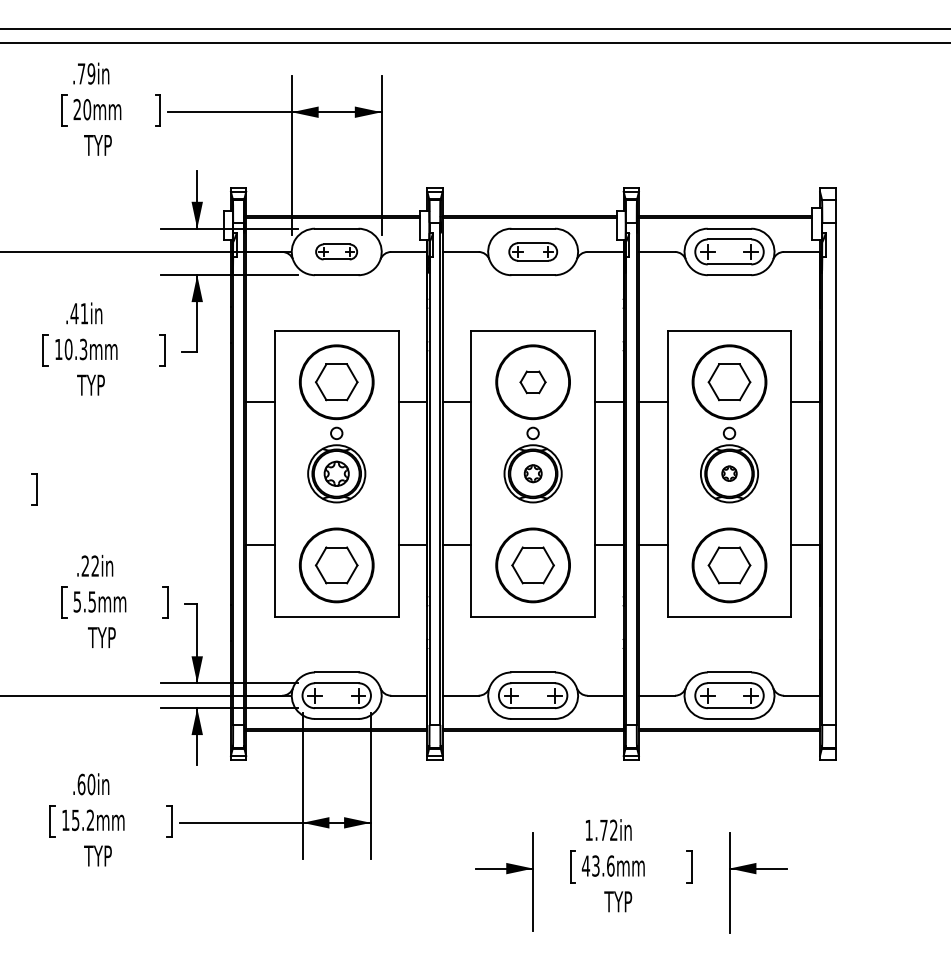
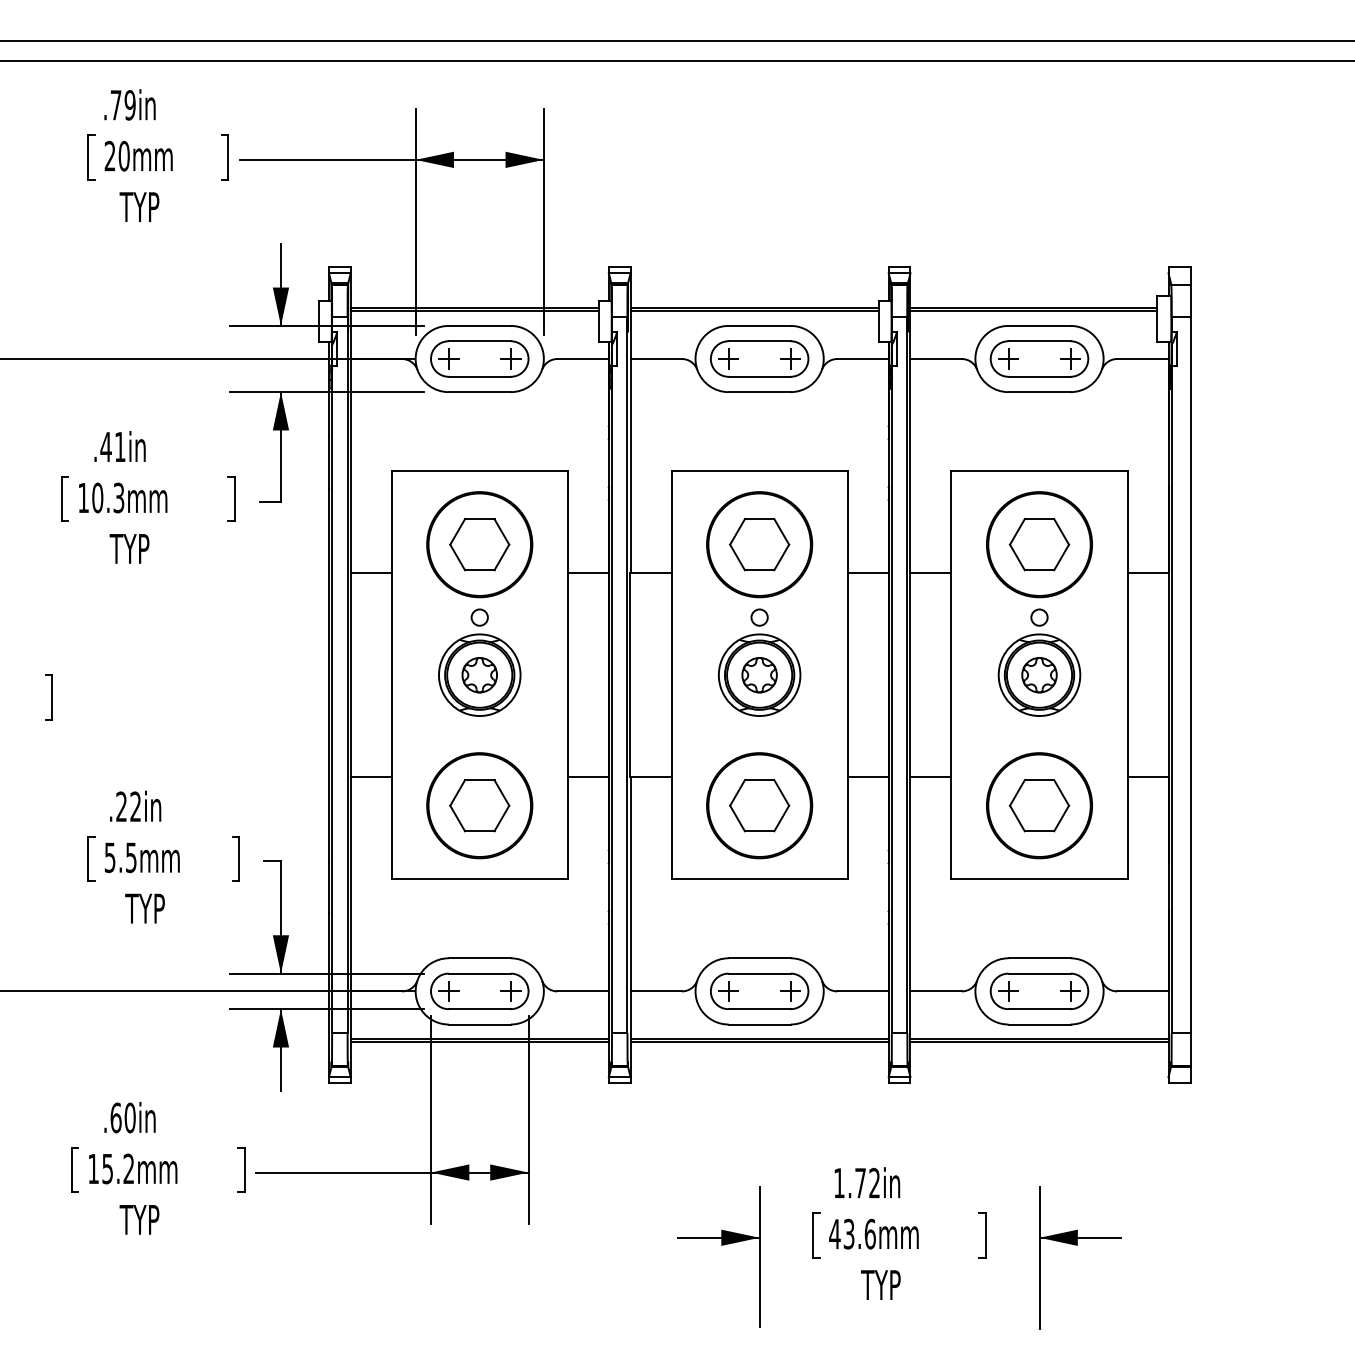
part: (336, 251) -> (479, 358), size x1.67
part: (533, 251) -> (760, 358), size x1.43
part: (532, 382) -> (758, 545), size x1.67
part: (533, 473) -> (760, 674), size x1.43
part: (729, 473) -> (1039, 674), size x1.67

